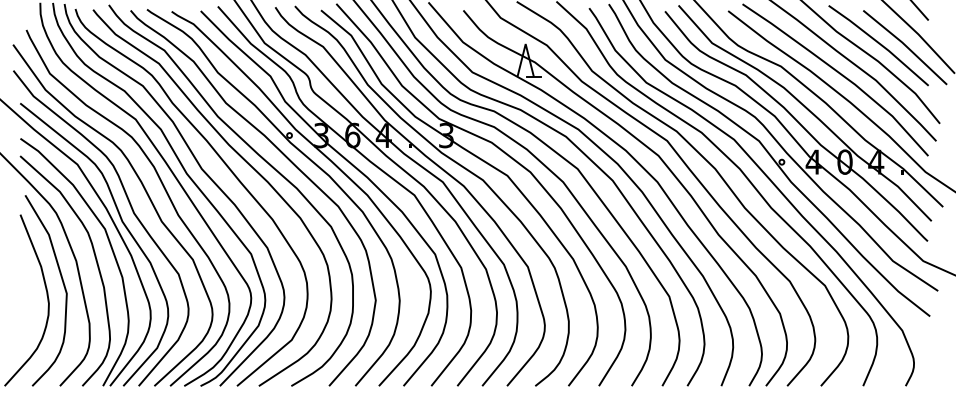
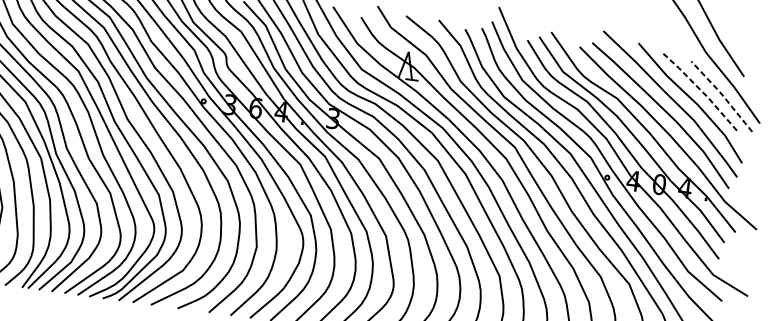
line: (879, 43) -> (701, 90), solid -> dashed
line: (905, 45) -> (722, 94), solid -> dashed

